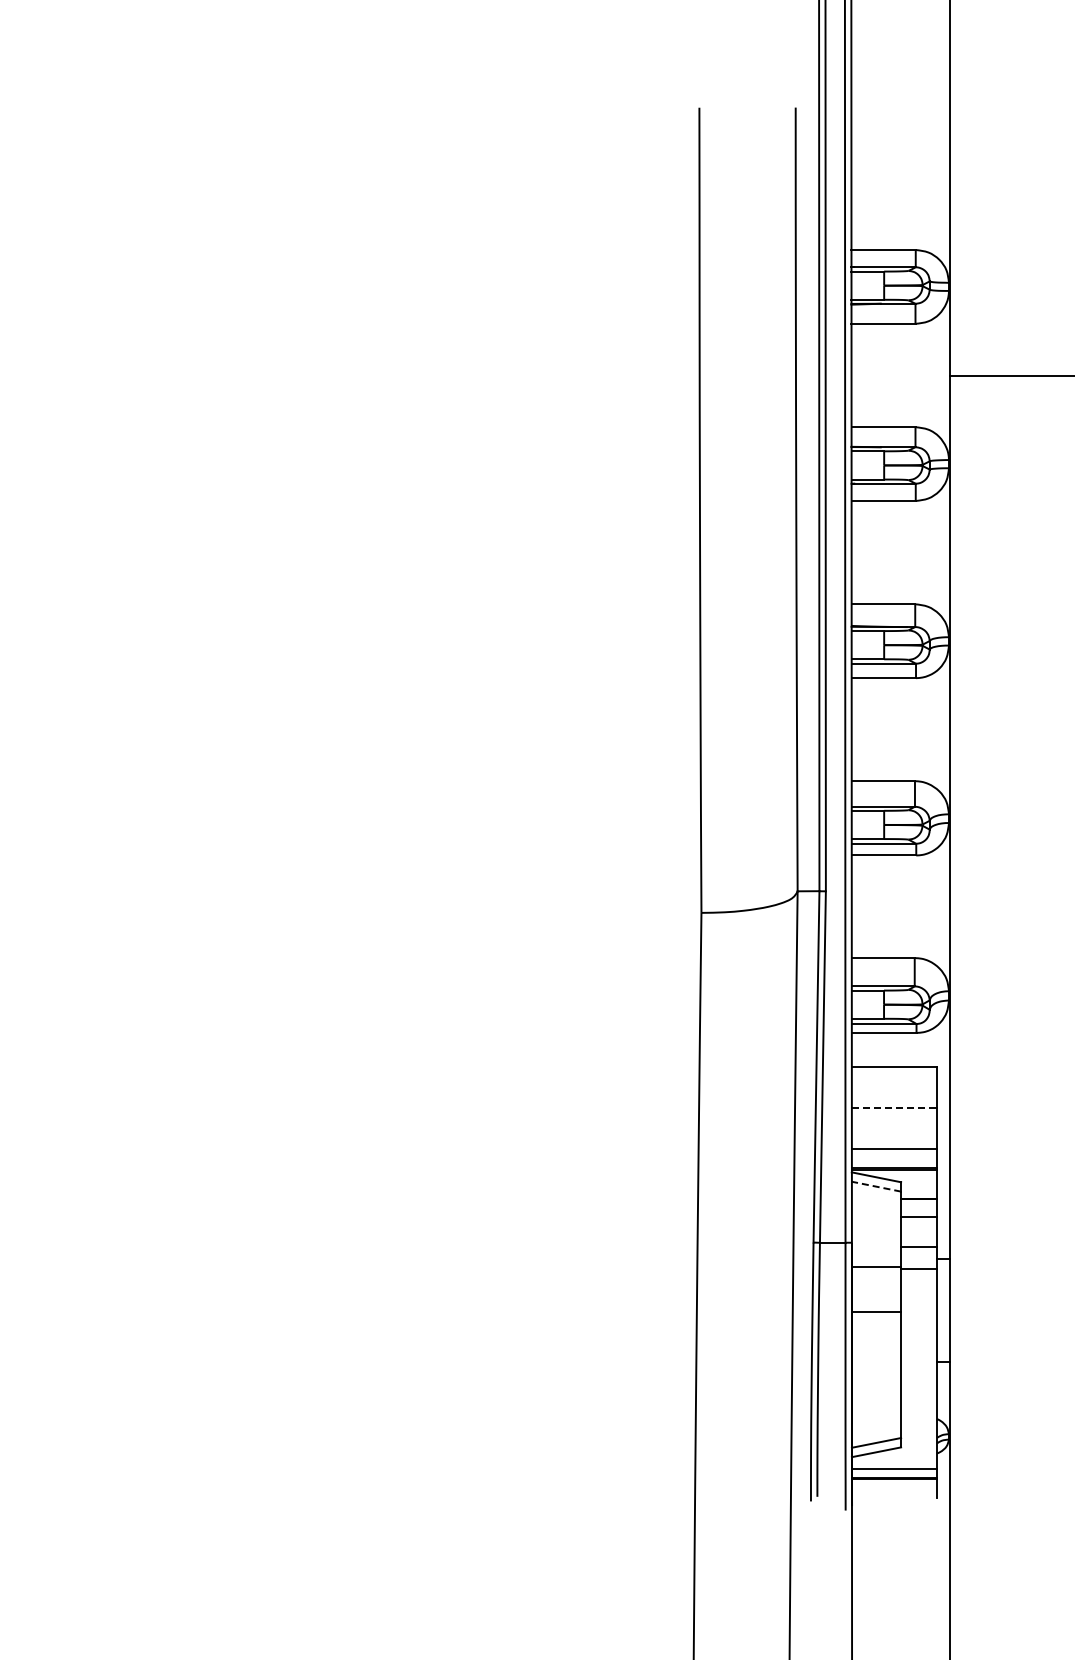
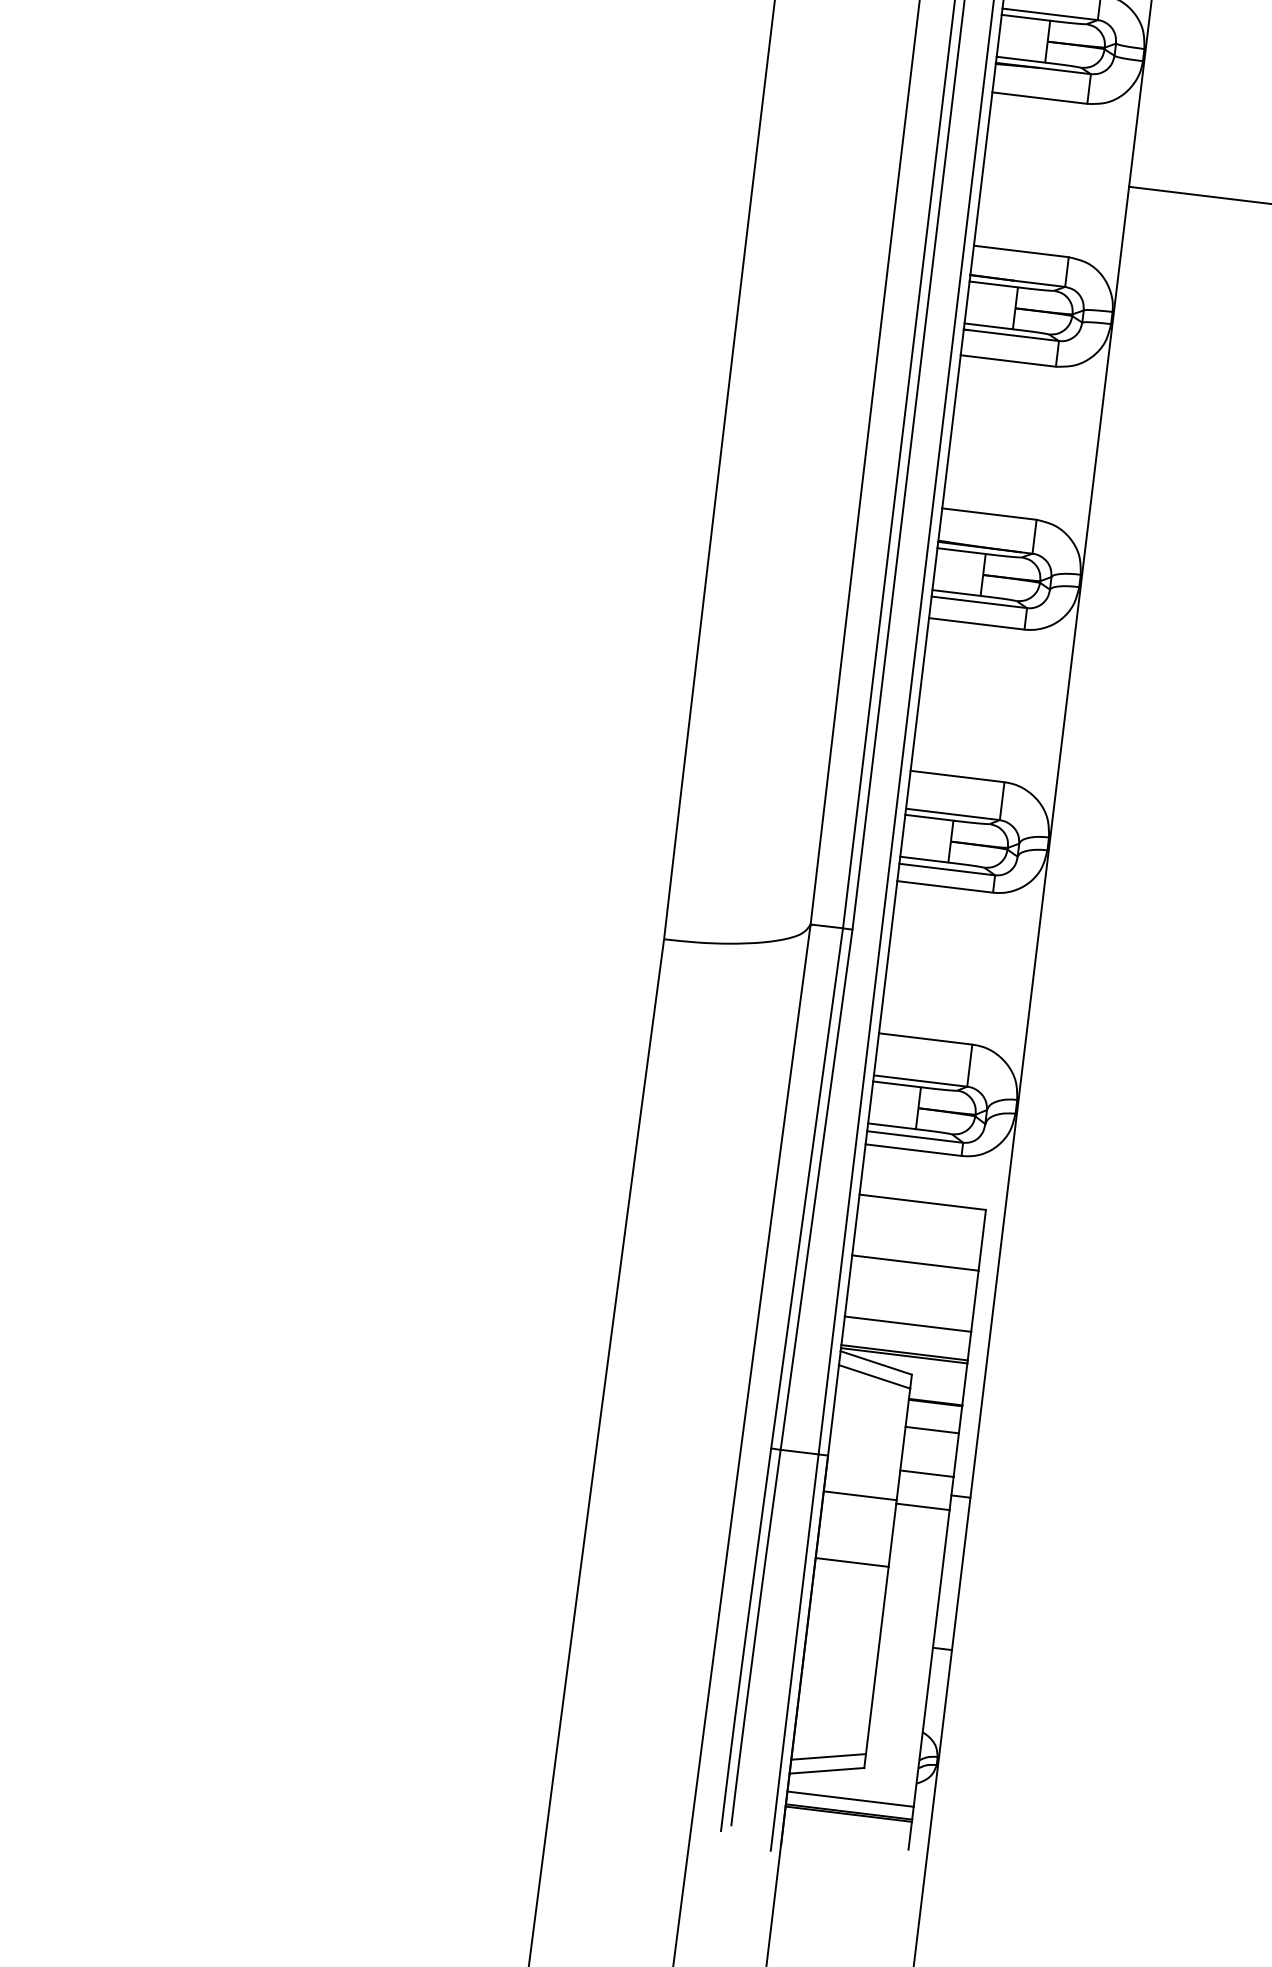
line: (894, 1107) -> (915, 1262), dashed -> solid
line: (875, 1186) -> (873, 1376), dashed -> solid

